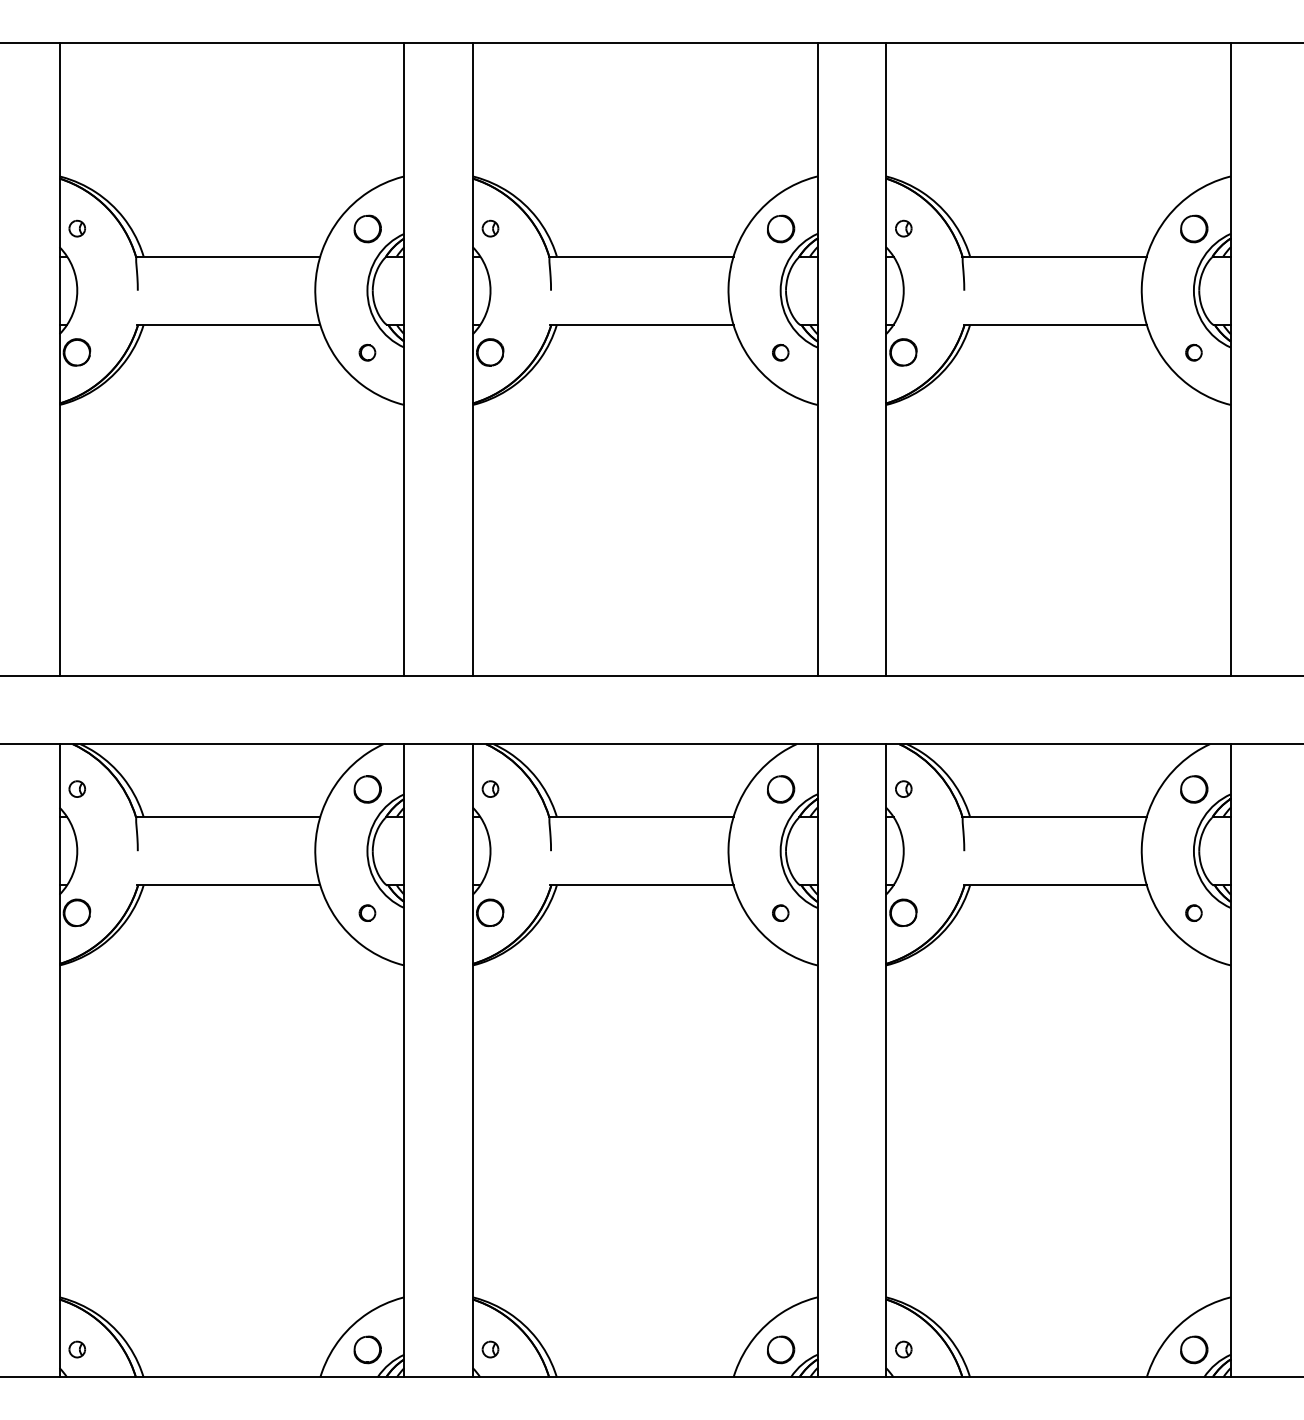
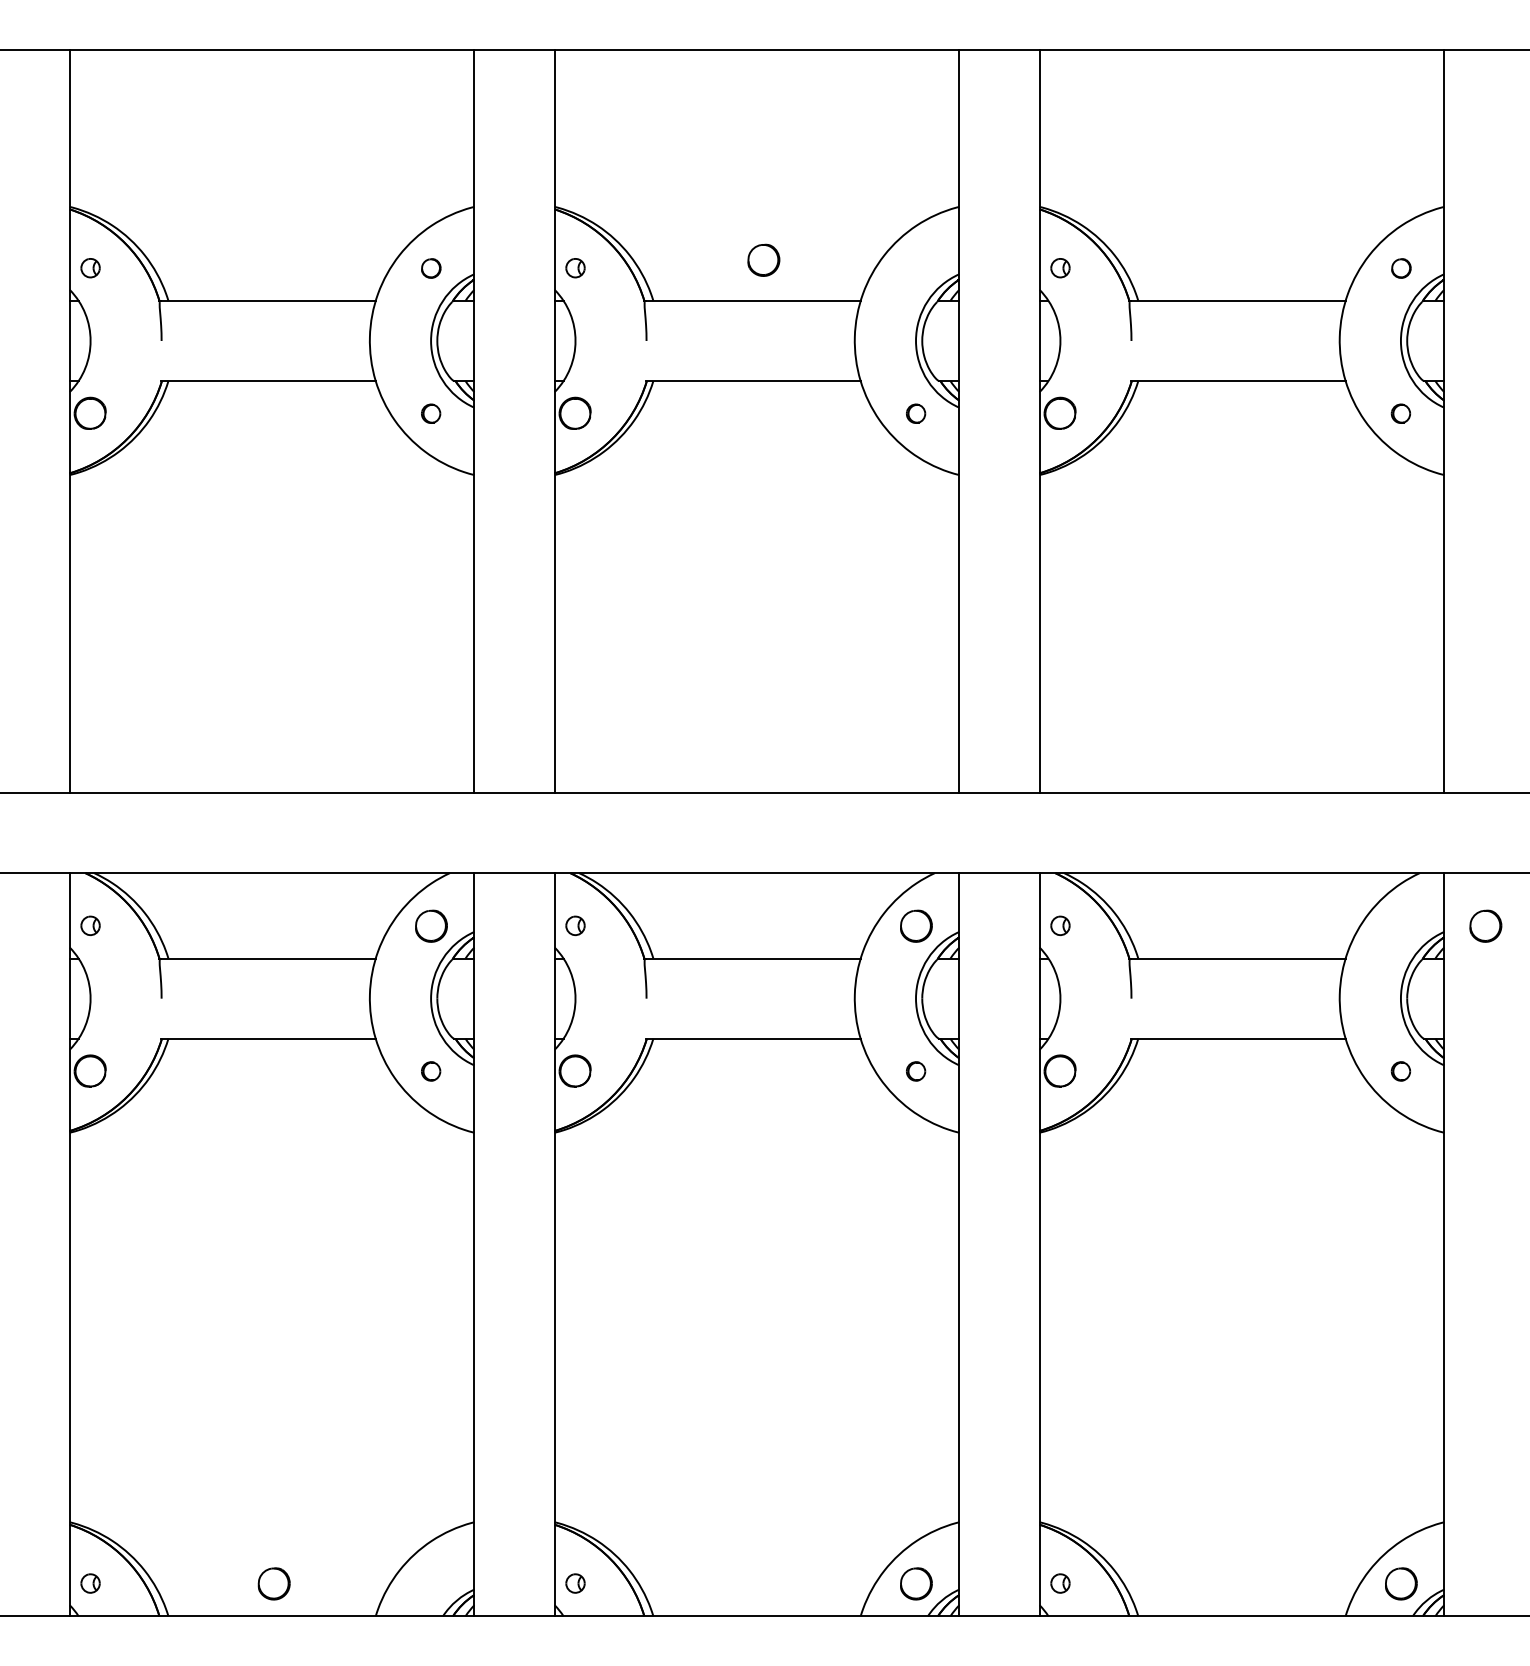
part: (367, 228) -> (431, 267), size x0.6
part: (781, 228) -> (764, 259), moved
part: (1194, 228) -> (1401, 267), size x0.6
part: (1194, 789) -> (1486, 926), moved
part: (367, 1349) -> (273, 1583), moved

